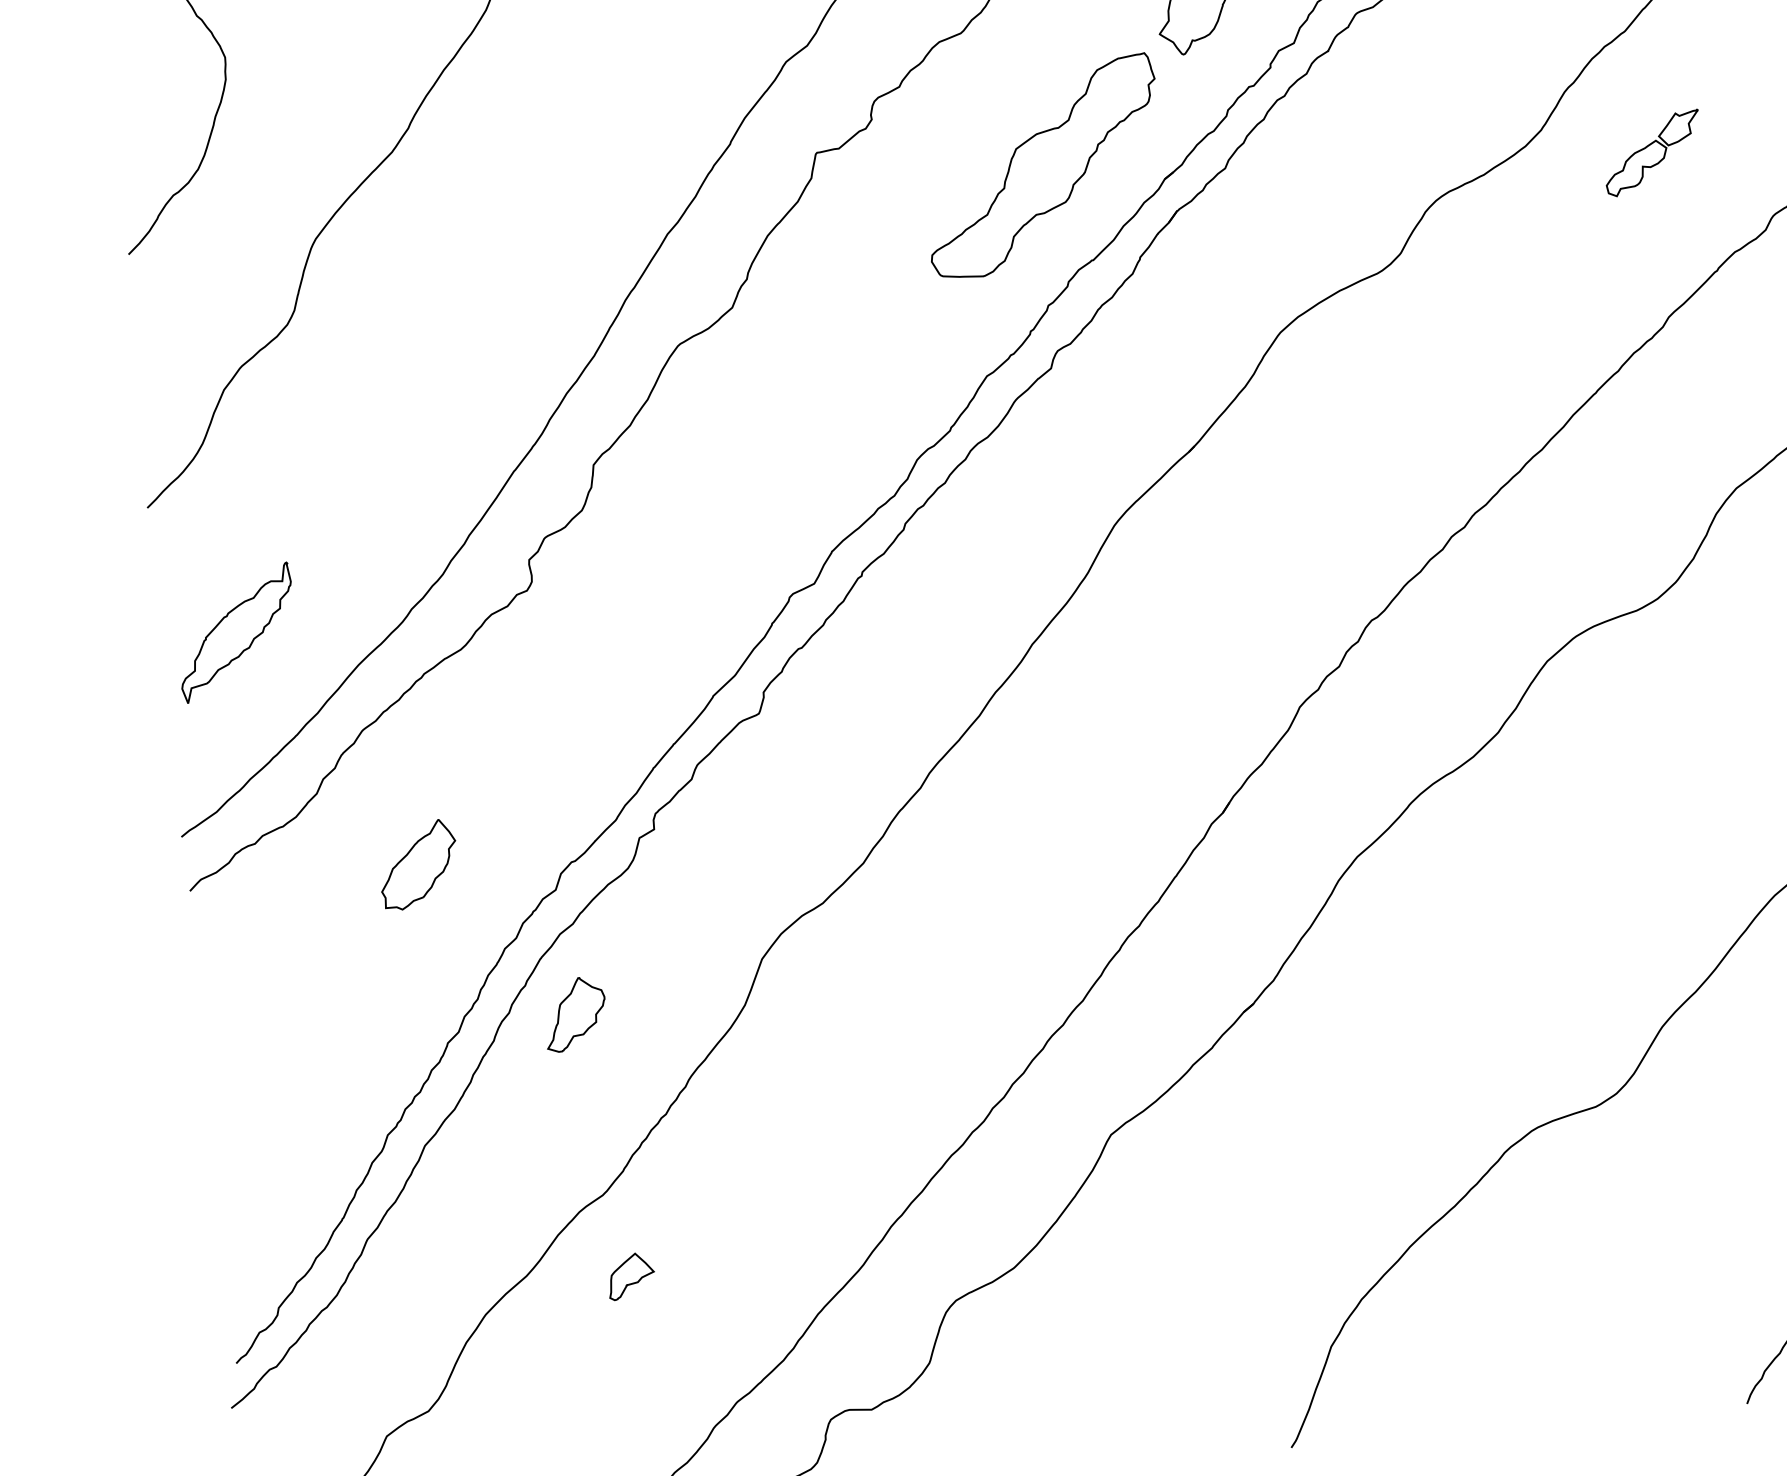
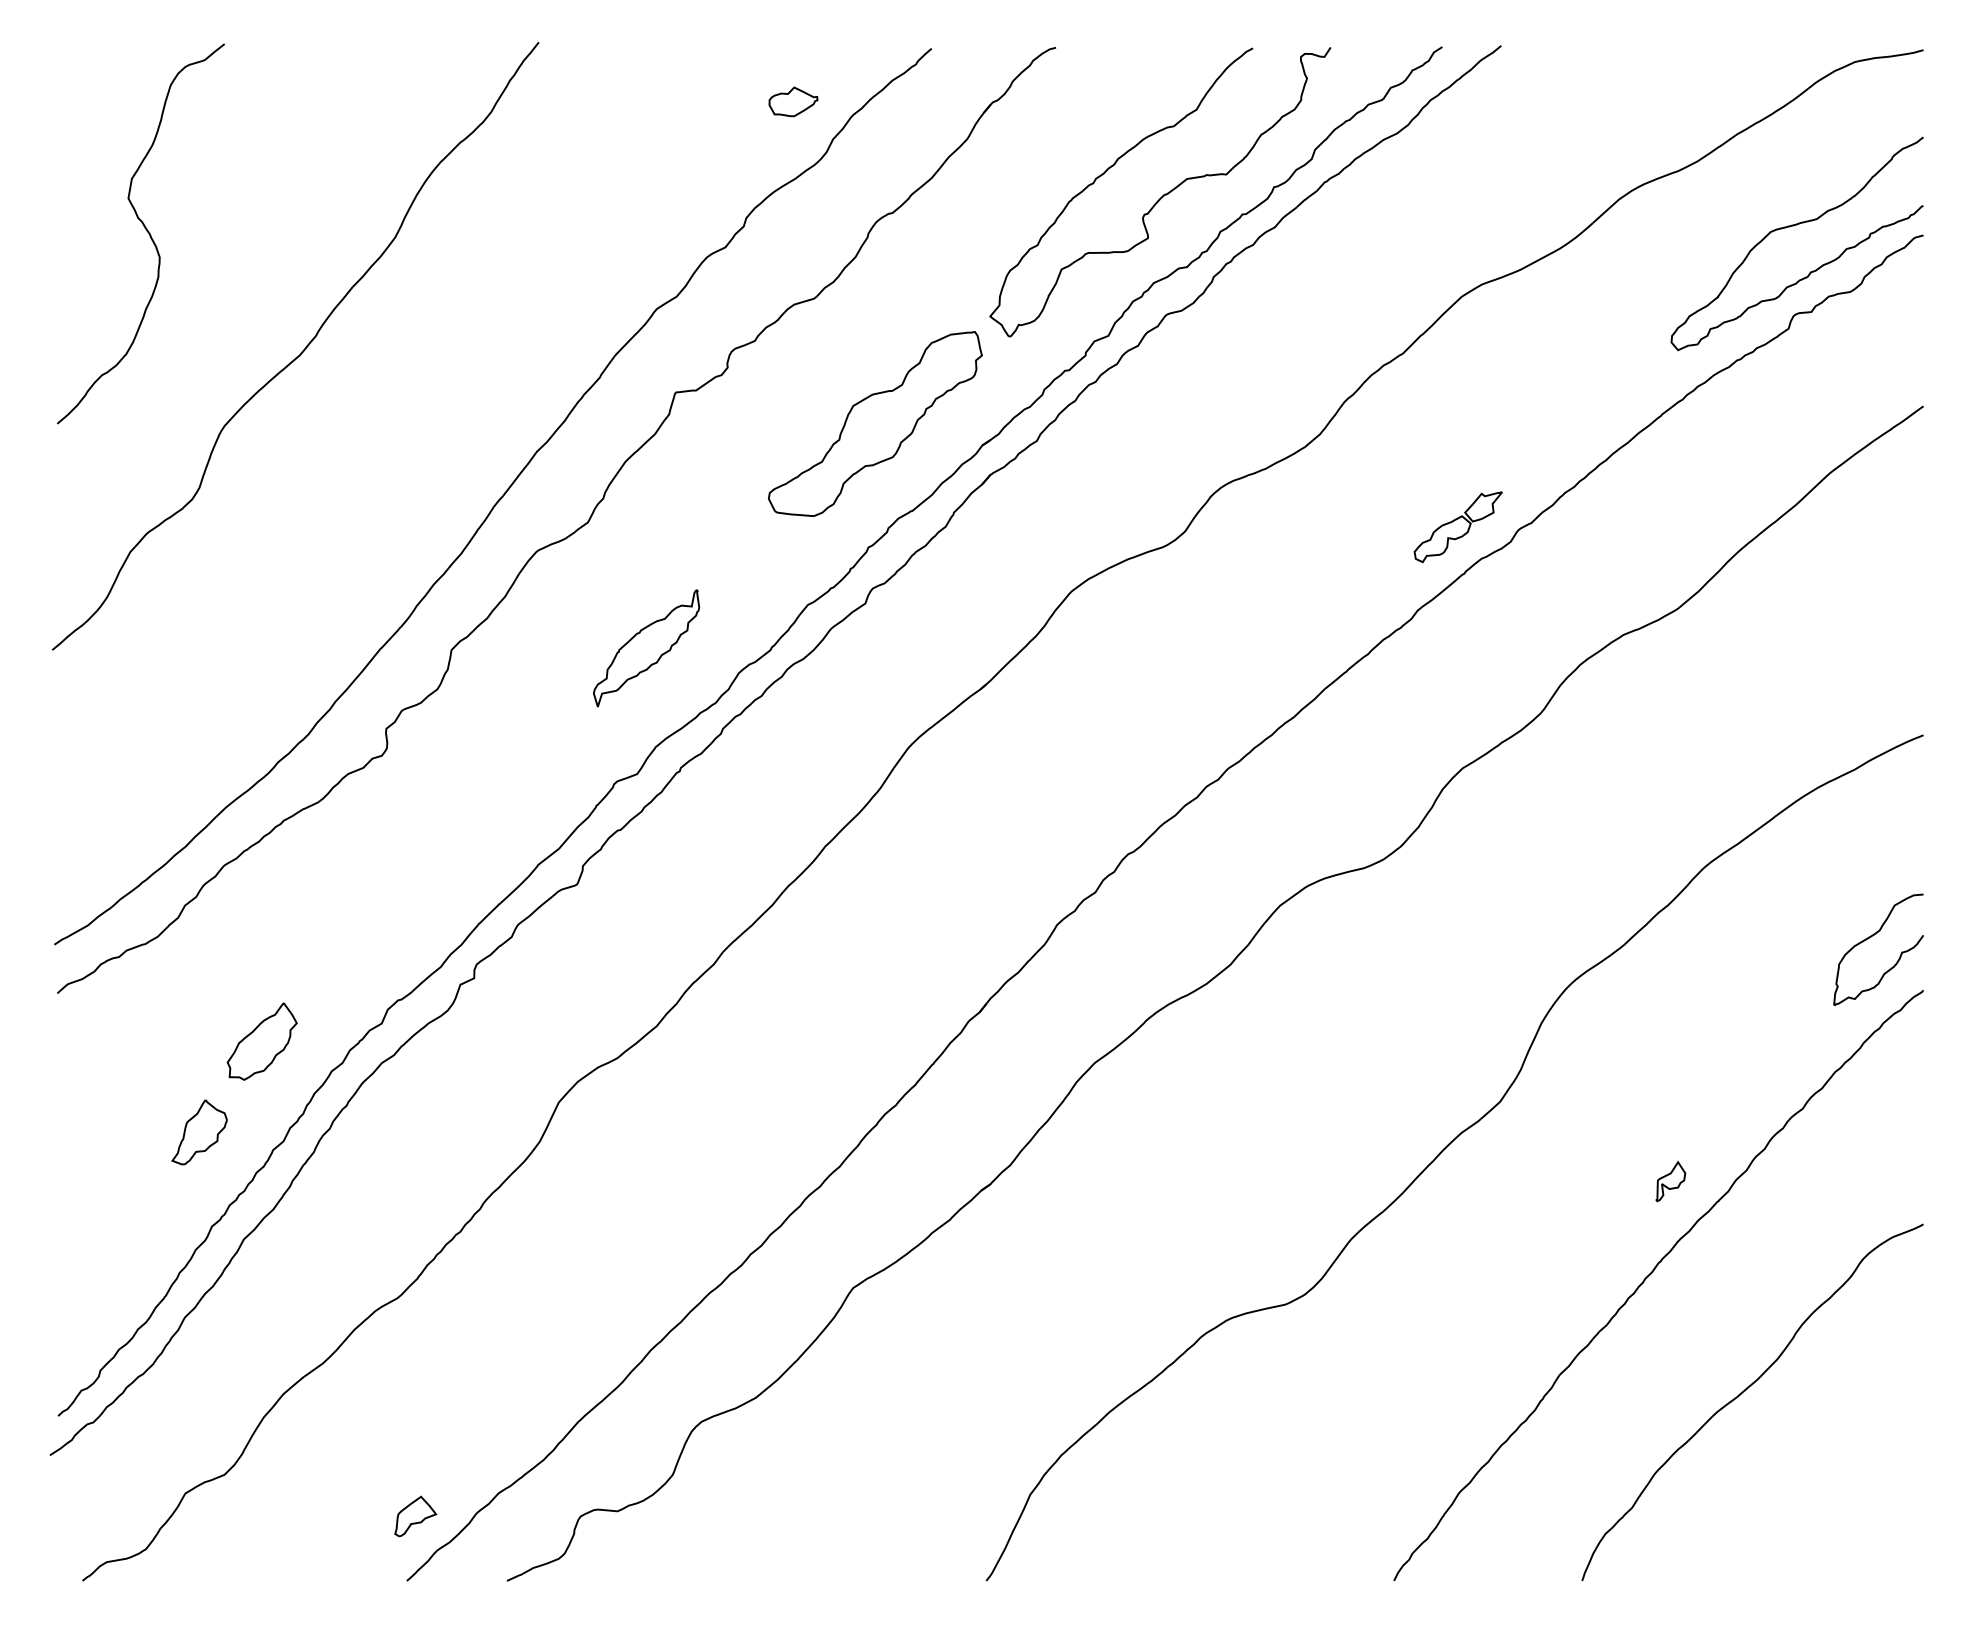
part: (1652, 153) -> (1457, 527), moved
part: (236, 633) -> (646, 648), moved
part: (417, 864) -> (261, 1041), moved
part: (575, 1014) -> (199, 1132), moved
part: (630, 1276) -> (415, 1516), moved

